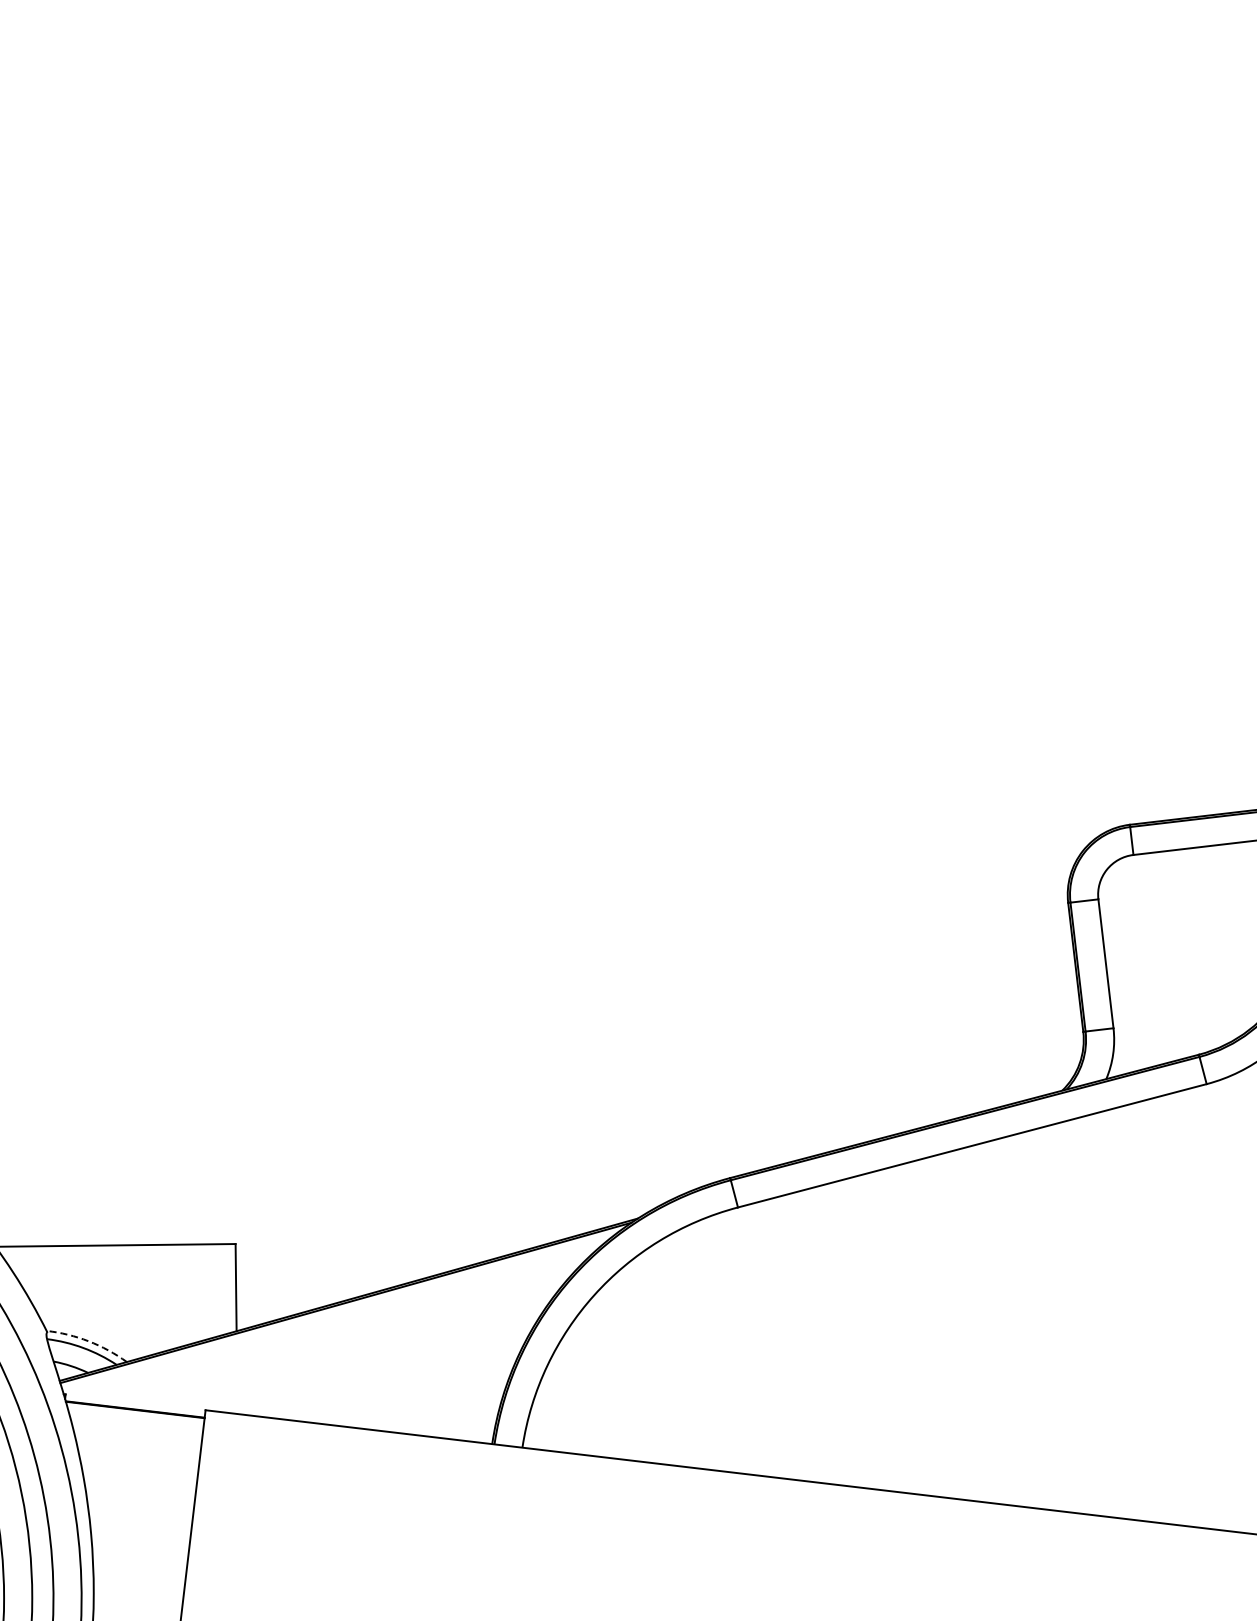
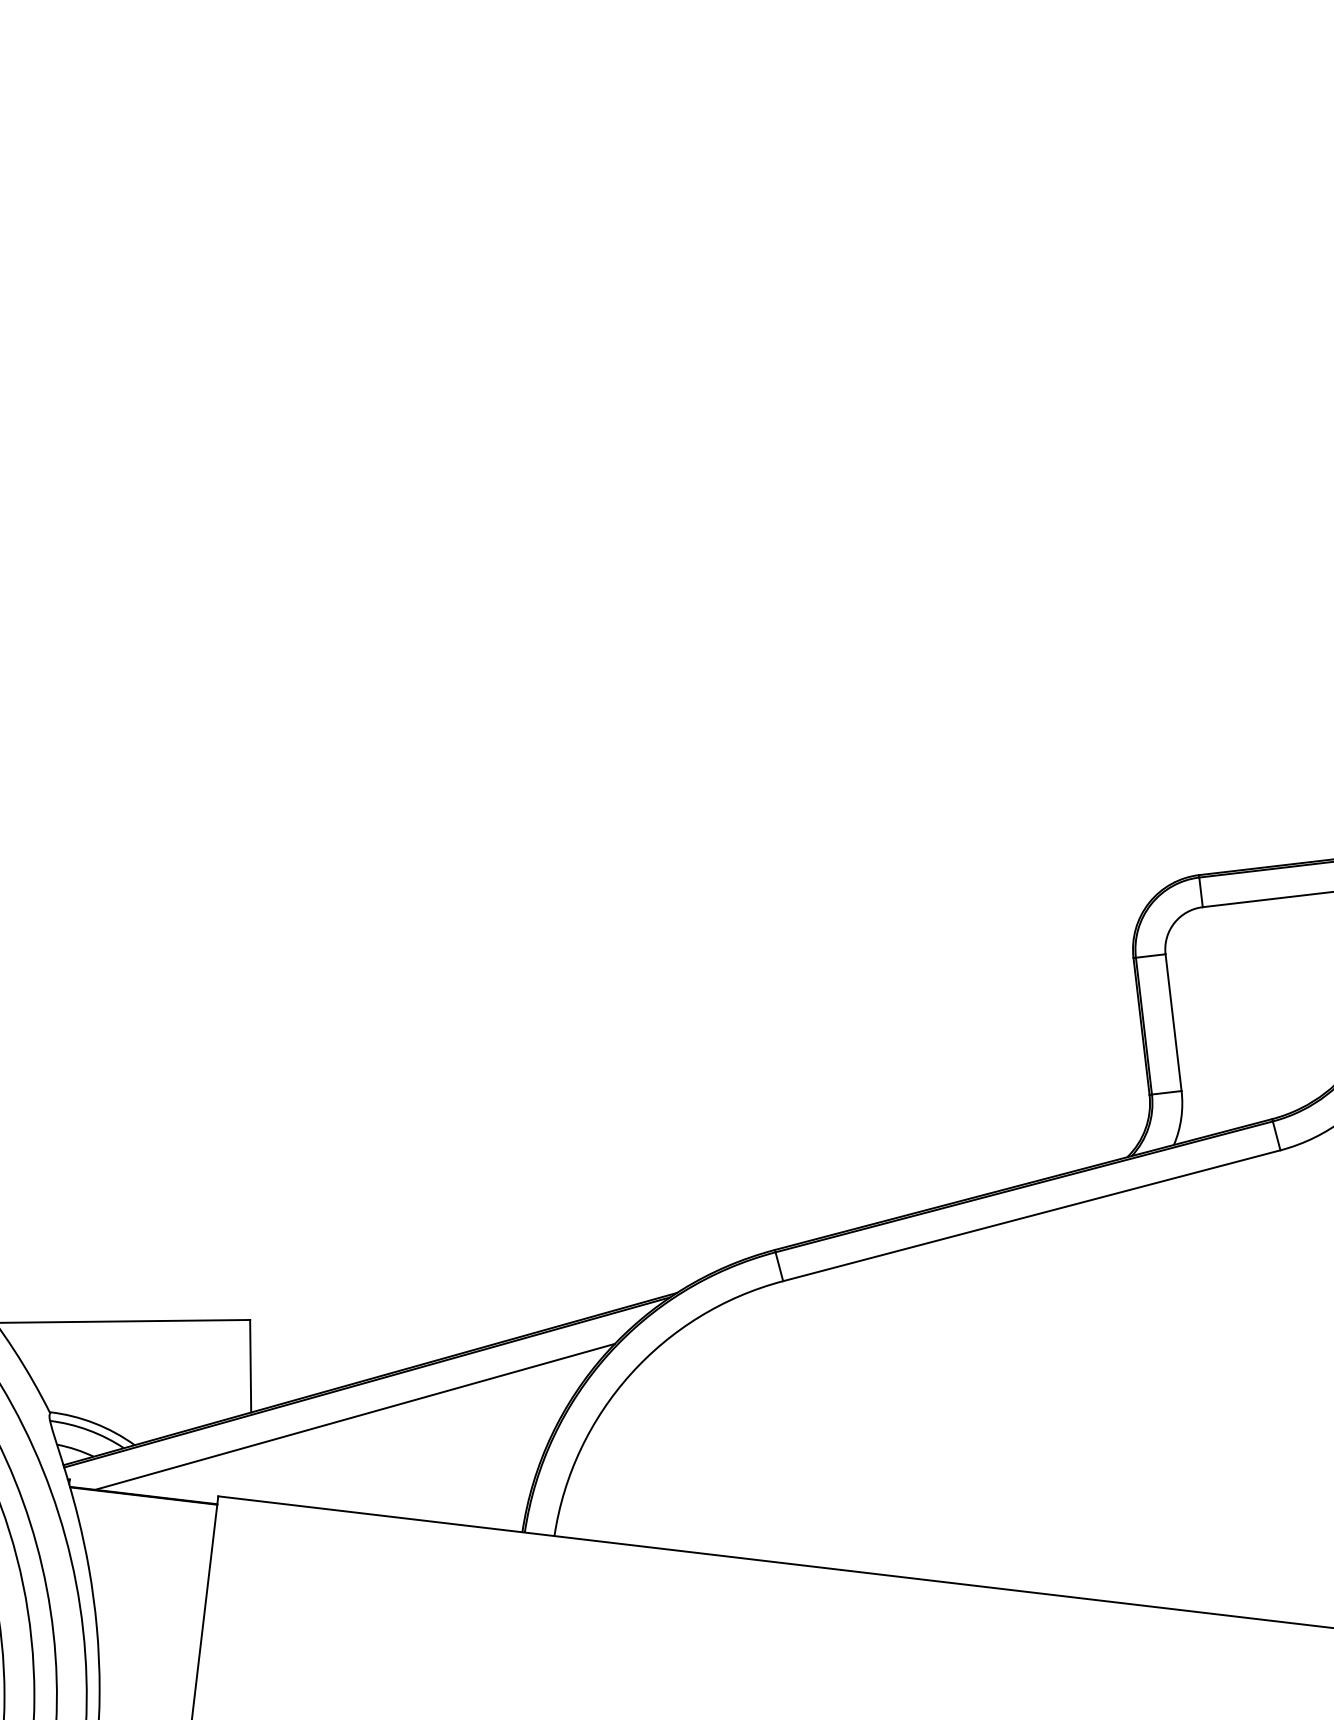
line: (334, 1335) -> (355, 1417), added
arc: (88, 1341) -> (94, 1423), dashed -> solid

